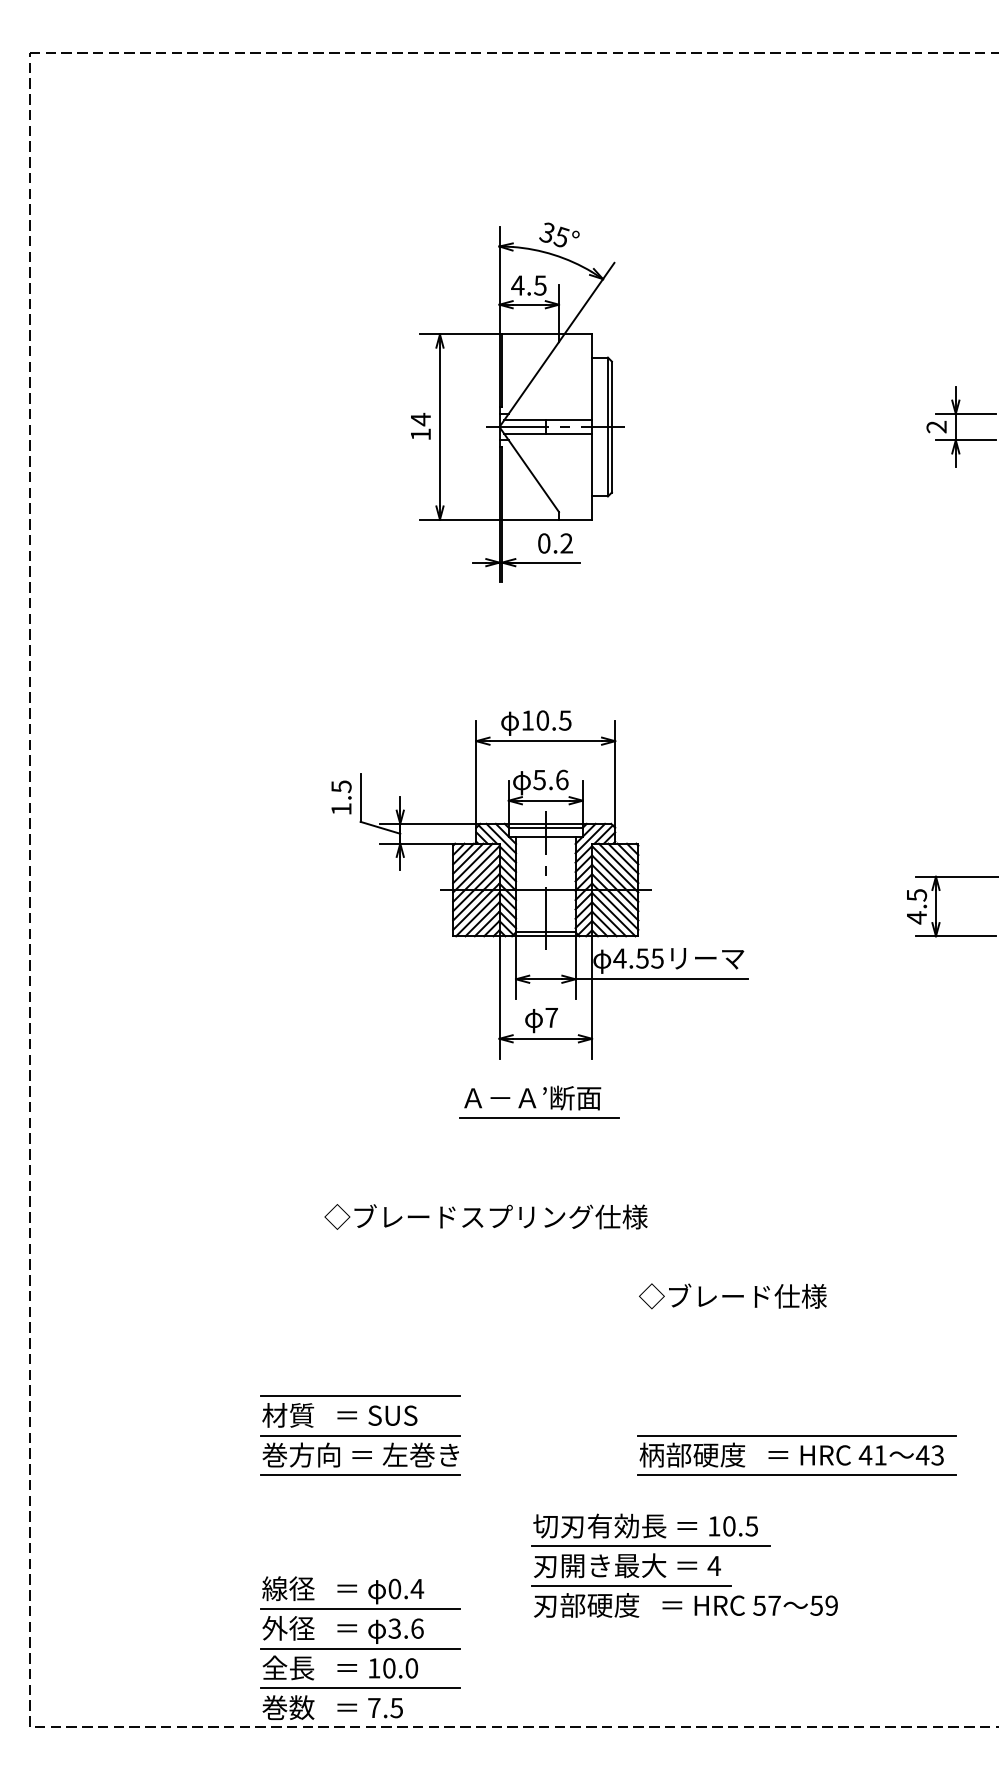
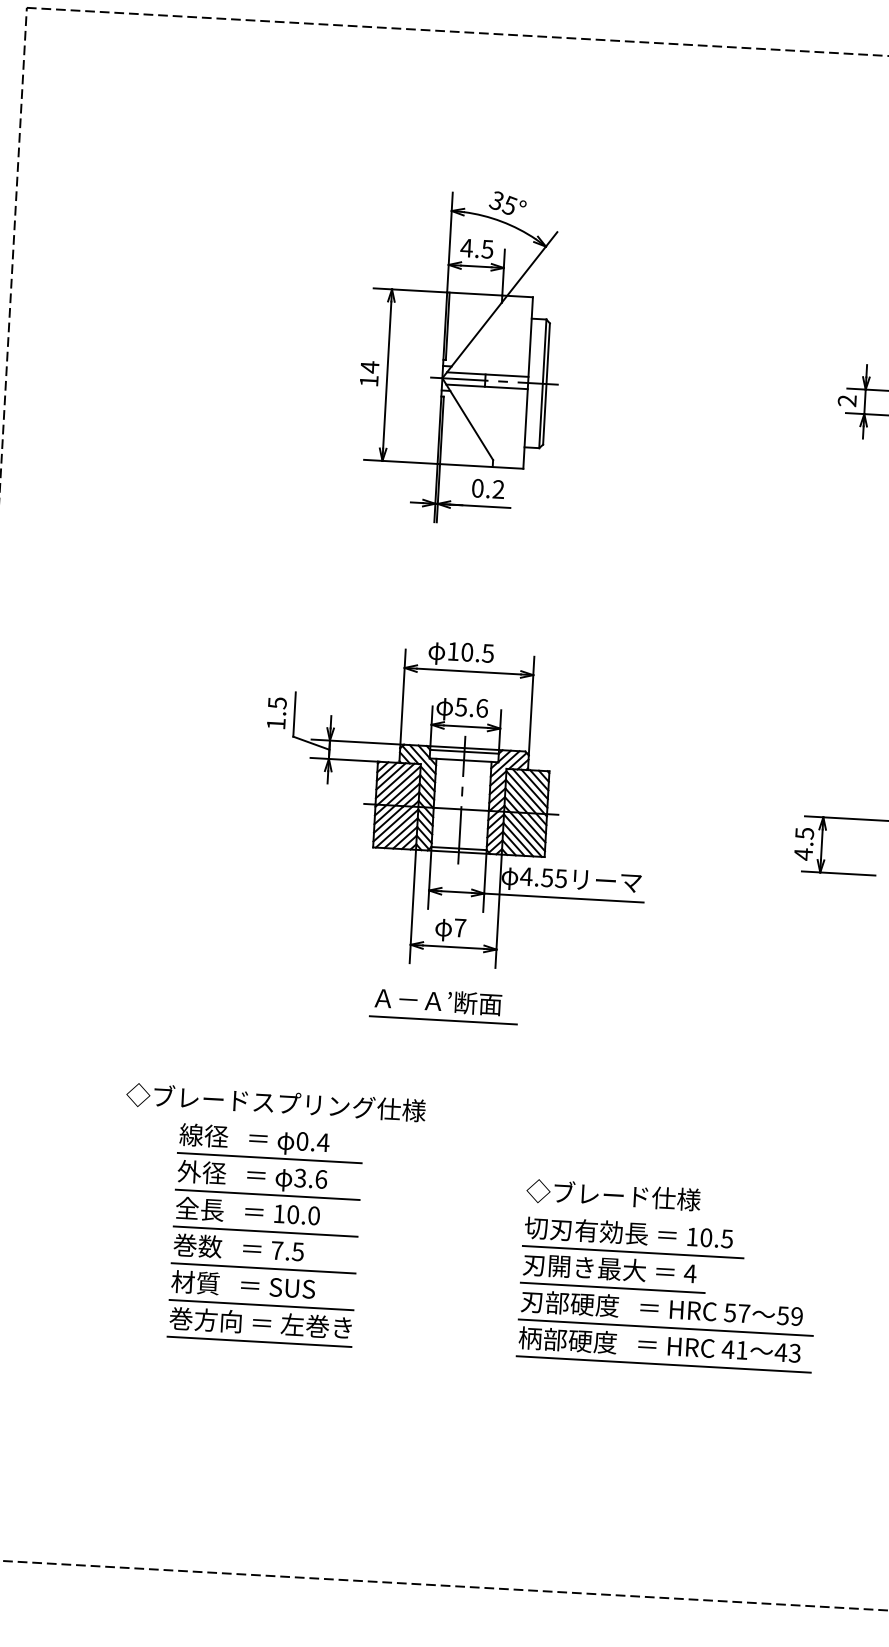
text: (485, 1216) -> (275, 1102), moved
part: (684, 1565) -> (662, 1271), moved
part: (360, 1647) -> (267, 1193), moved

